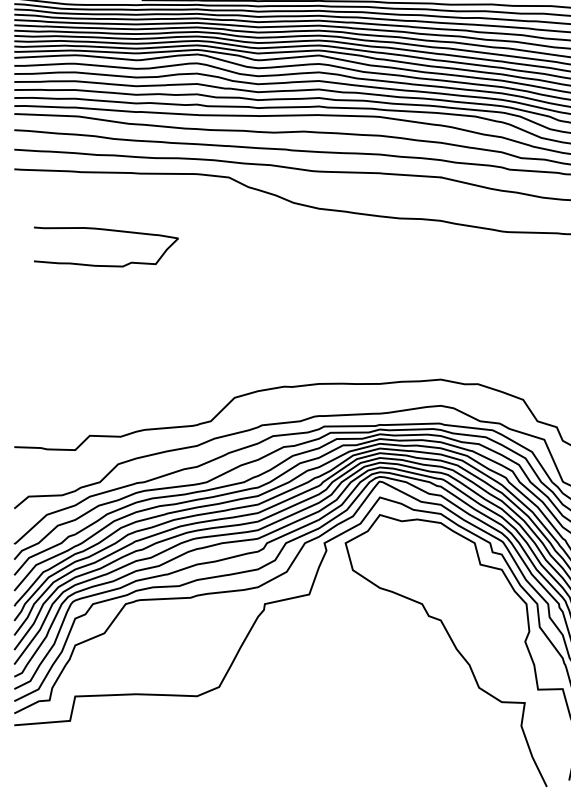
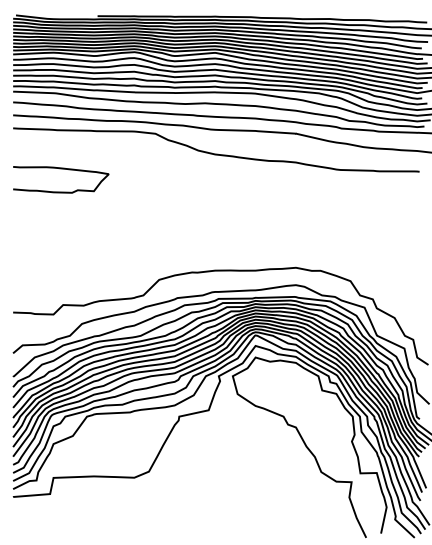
curve: (106, 231) -> (61, 169), moved

